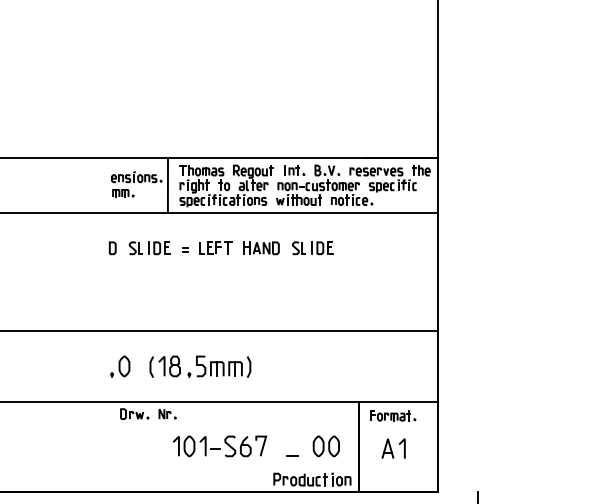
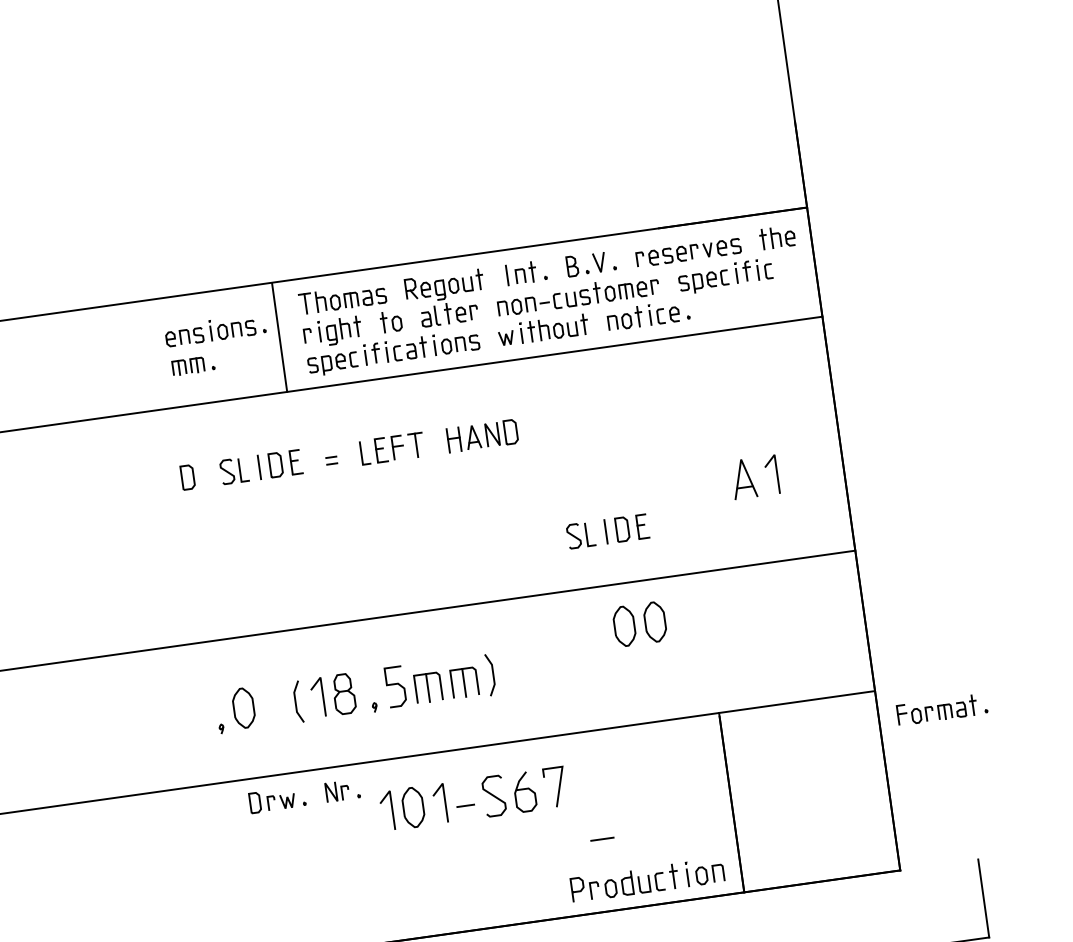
part: (312, 248) -> (606, 532), moved
part: (393, 415) -> (942, 709), moved
part: (220, 446) -> (474, 799), moved
part: (325, 446) -> (638, 624), moved
part: (393, 448) -> (754, 476), moved

